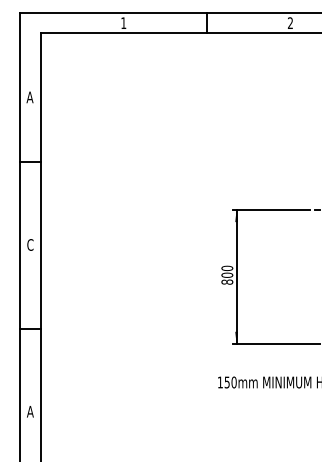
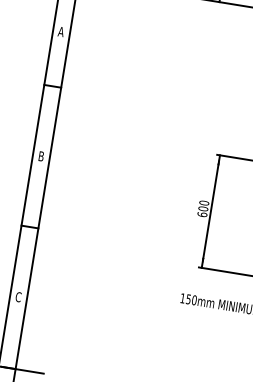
text: (30, 244) -> (41, 156), C -> B
text: (226, 281) -> (201, 214), 800 -> 600
text: (30, 411) -> (18, 296), A -> C

